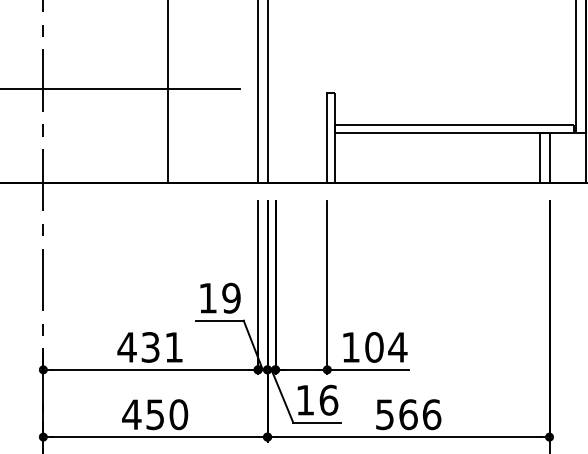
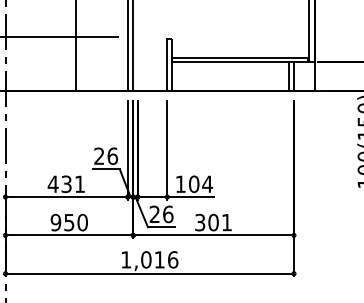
text: (220, 298) -> (106, 156), 19 -> 26
text: (304, 398) -> (154, 213), 16 -> 26
text: (131, 414) -> (55, 222), 450 -> 950
text: (408, 414) -> (213, 222), 566 -> 301

